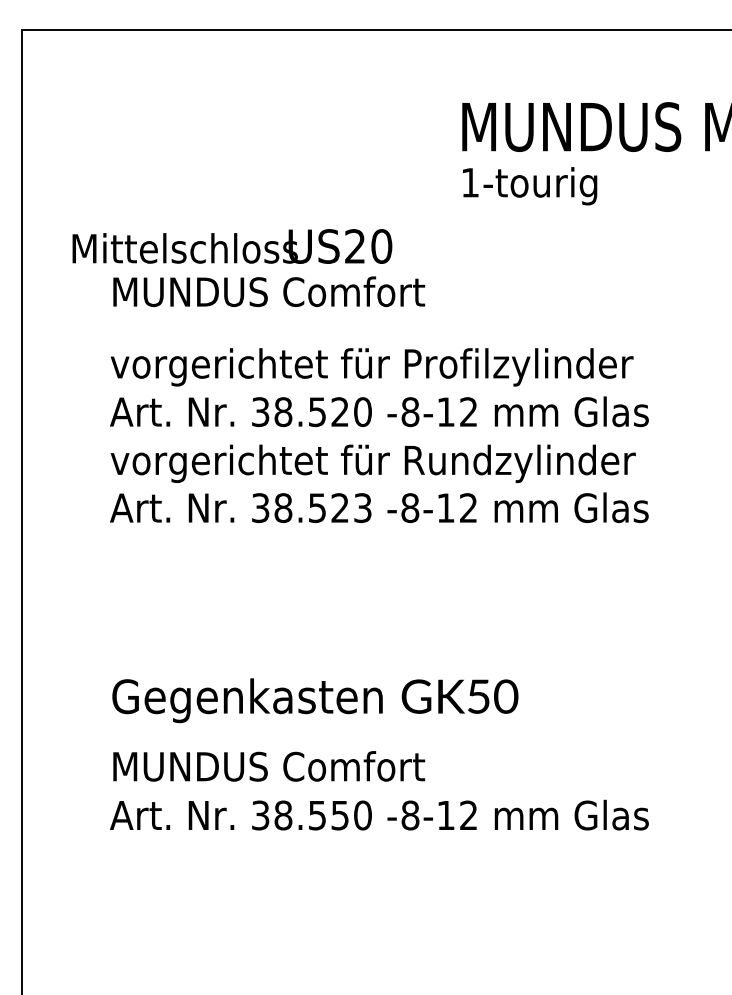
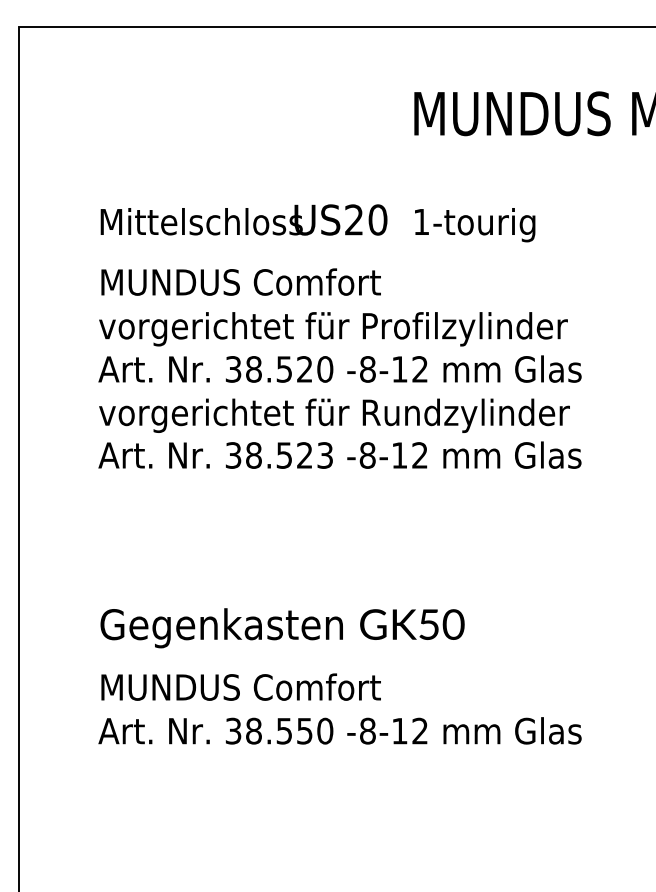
text: (530, 186) -> (475, 225), moved
text: (232, 246) -> (244, 220), moved
text: (269, 291) -> (241, 281), moved

